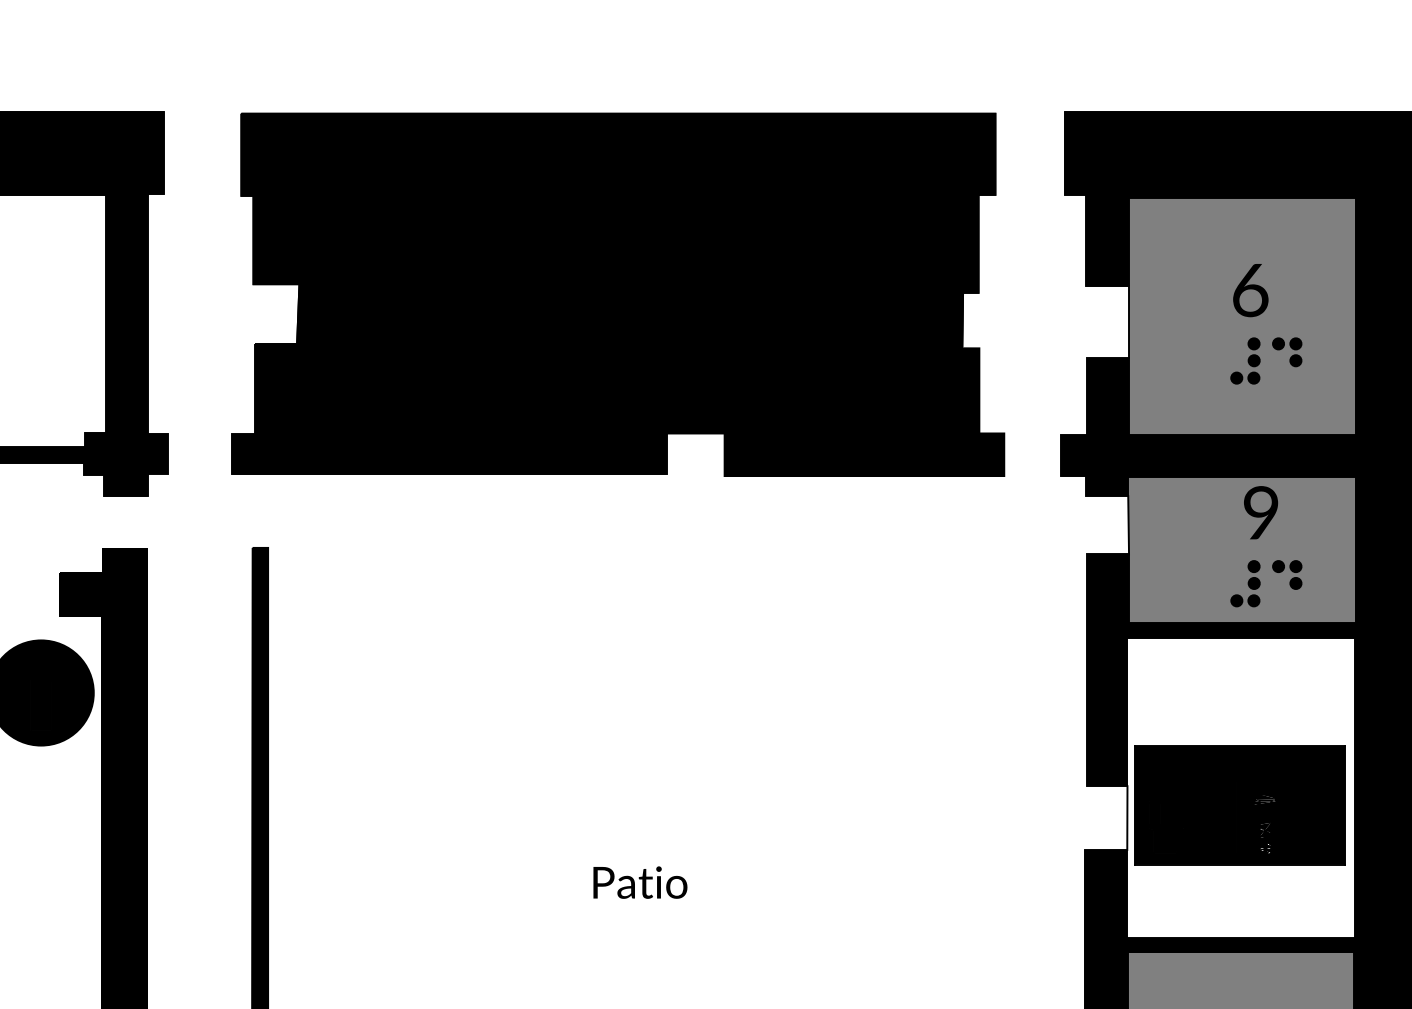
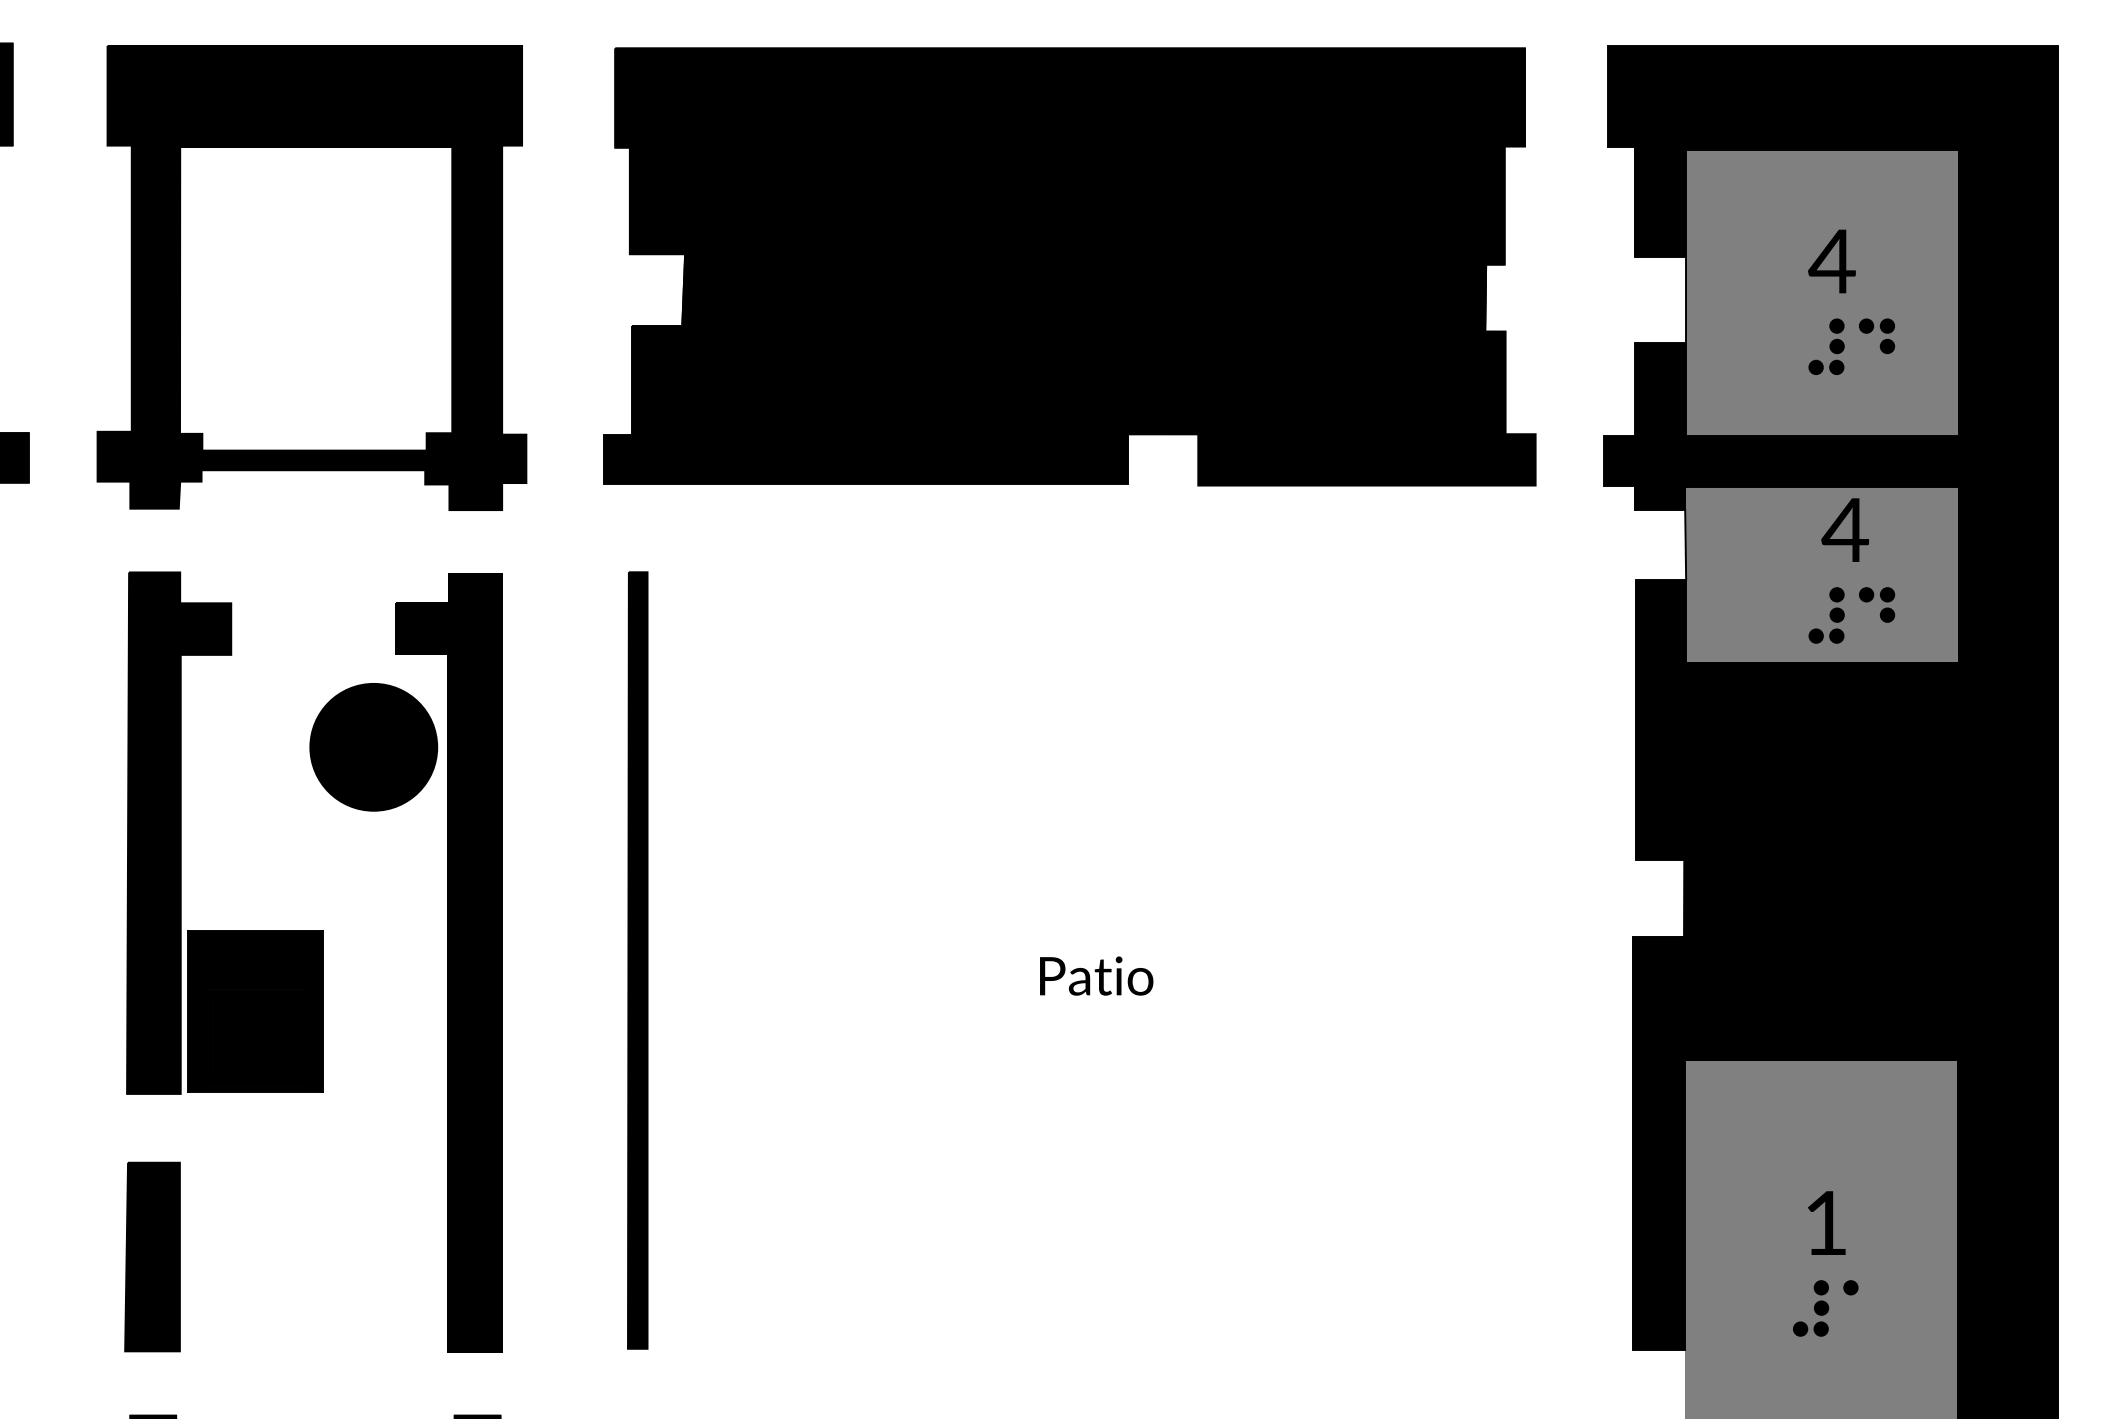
text: (1249, 290) -> (1831, 261), 6 -> 4
text: (1260, 512) -> (1844, 529), 9 -> 4
fill: (1241, 788) -> (1821, 862), added

